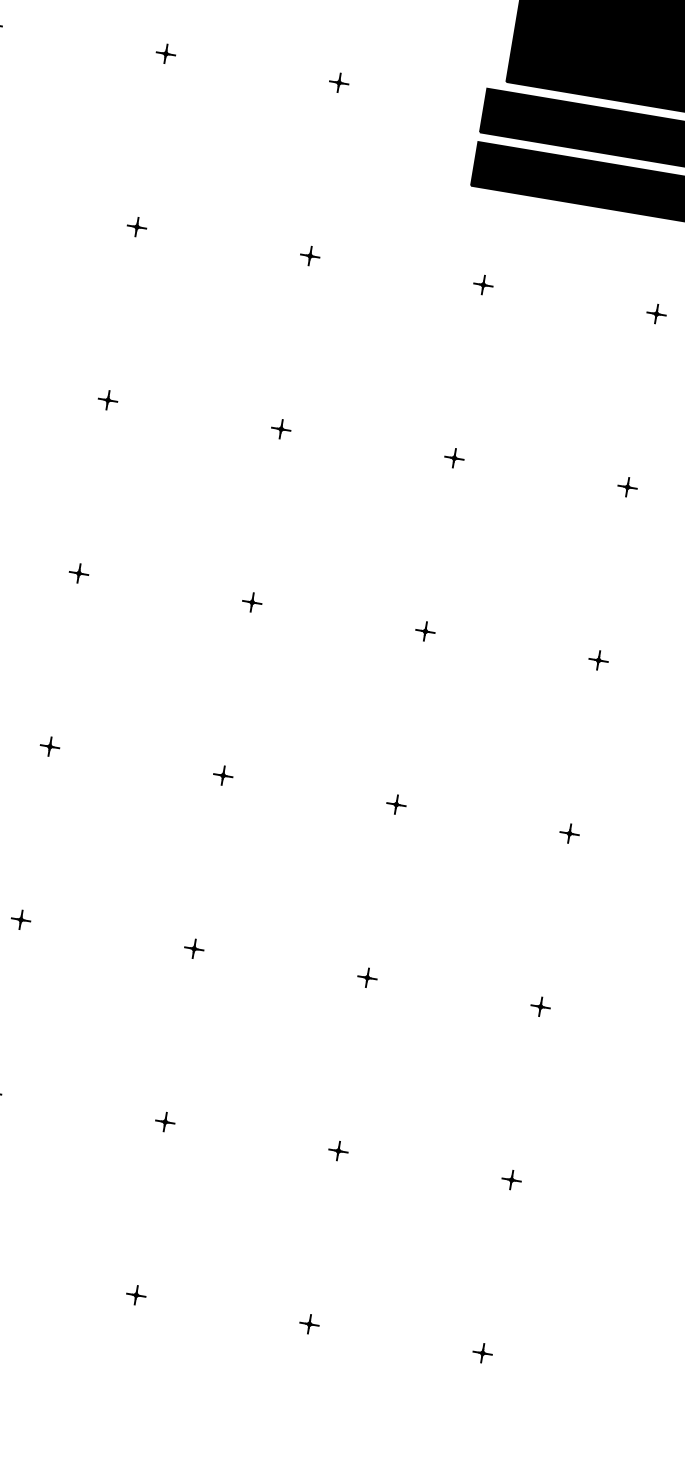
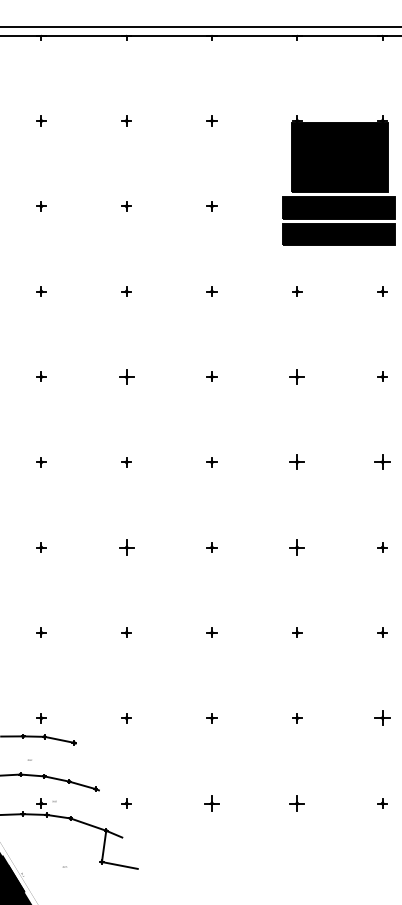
part: (107, 399) -> (126, 376), size x1.6
part: (454, 457) -> (297, 376), size x1.6
part: (425, 631) -> (297, 462), size x1.6
part: (598, 660) -> (382, 462), size x1.6
part: (49, 746) -> (126, 547), size x1.6
part: (396, 804) -> (297, 547), size x1.6
part: (511, 1180) -> (382, 718), size x1.6
part: (135, 1295) -> (211, 803), size x1.6
part: (309, 1324) -> (297, 803), size x1.6

